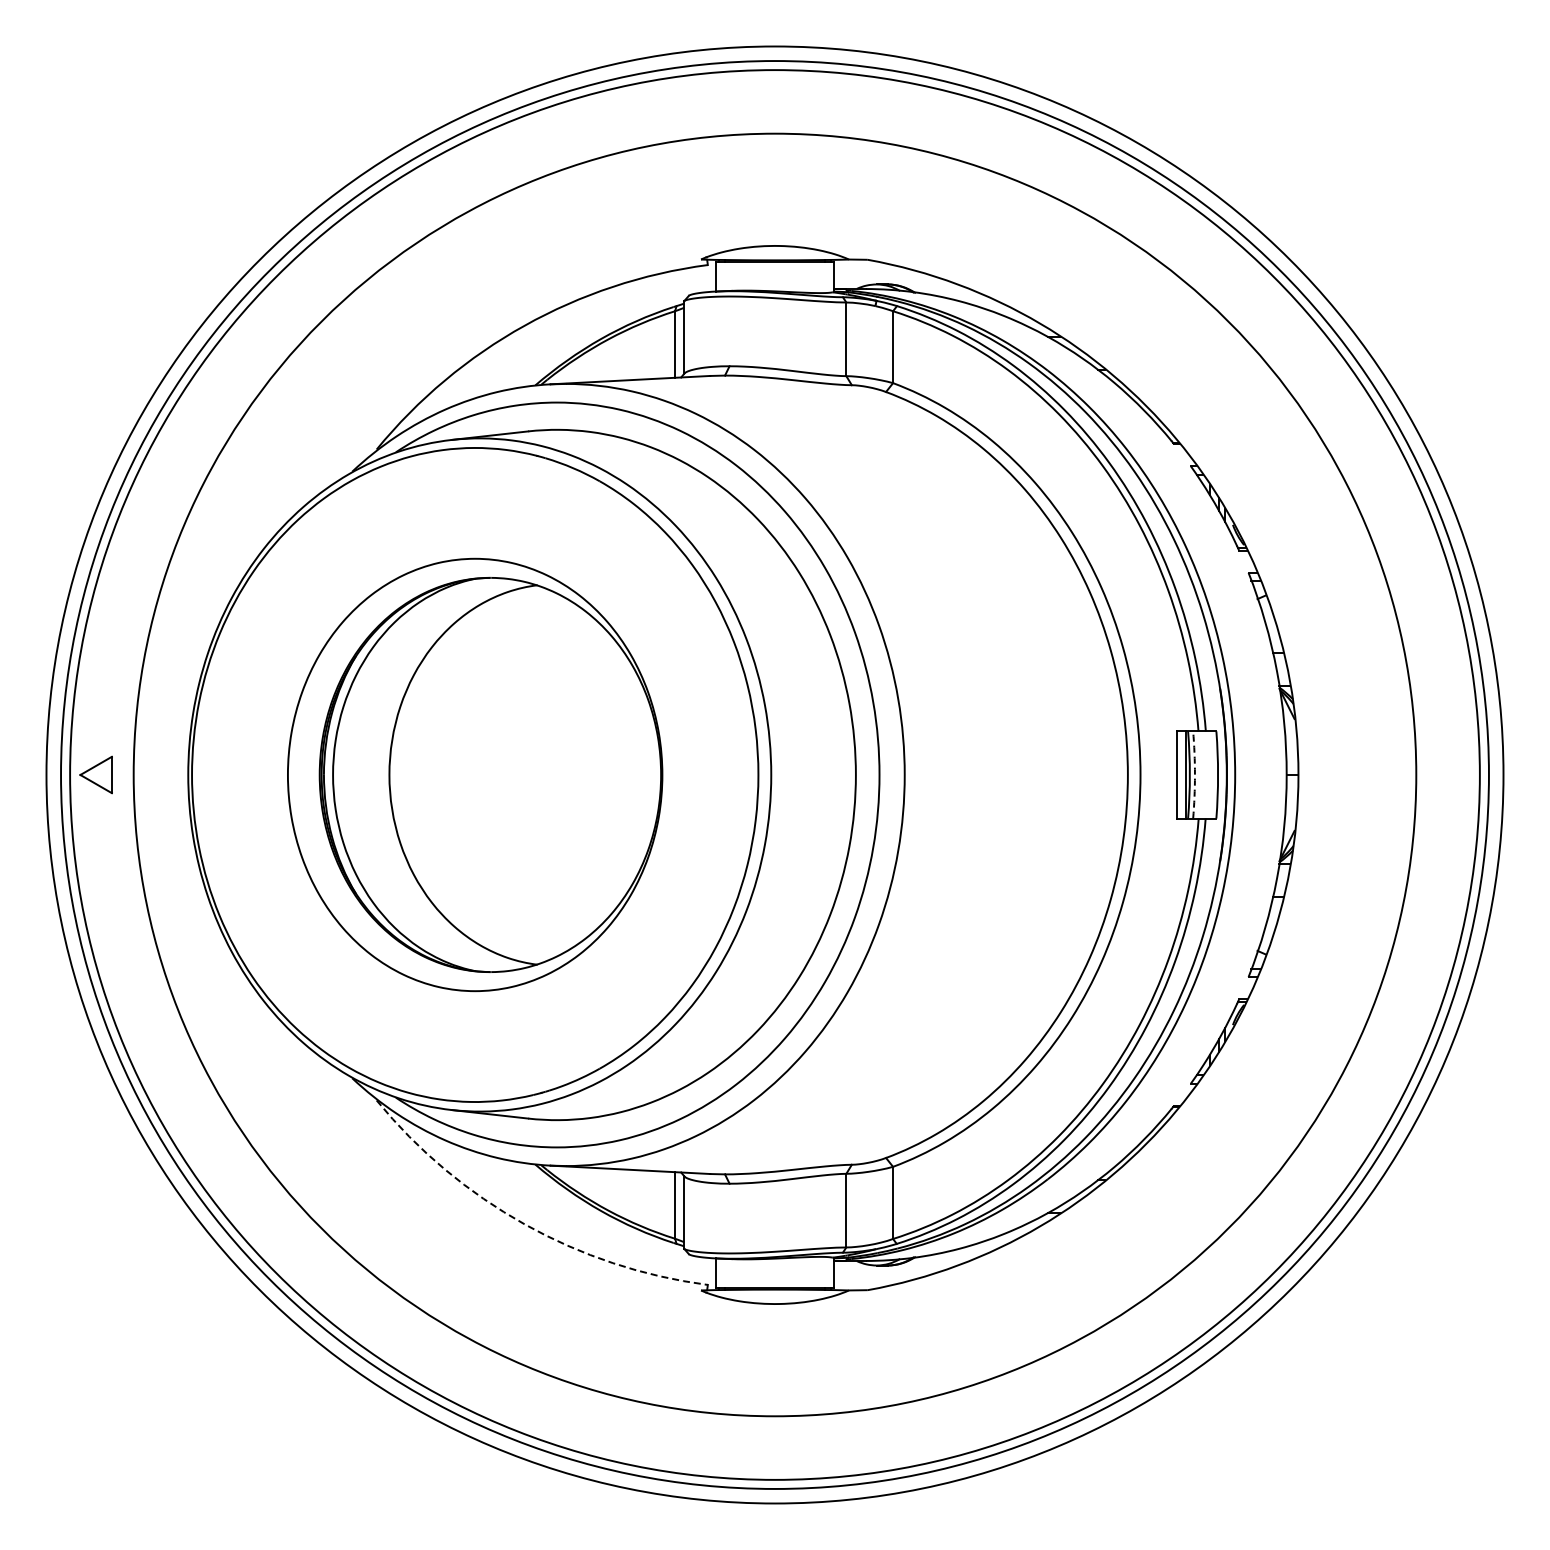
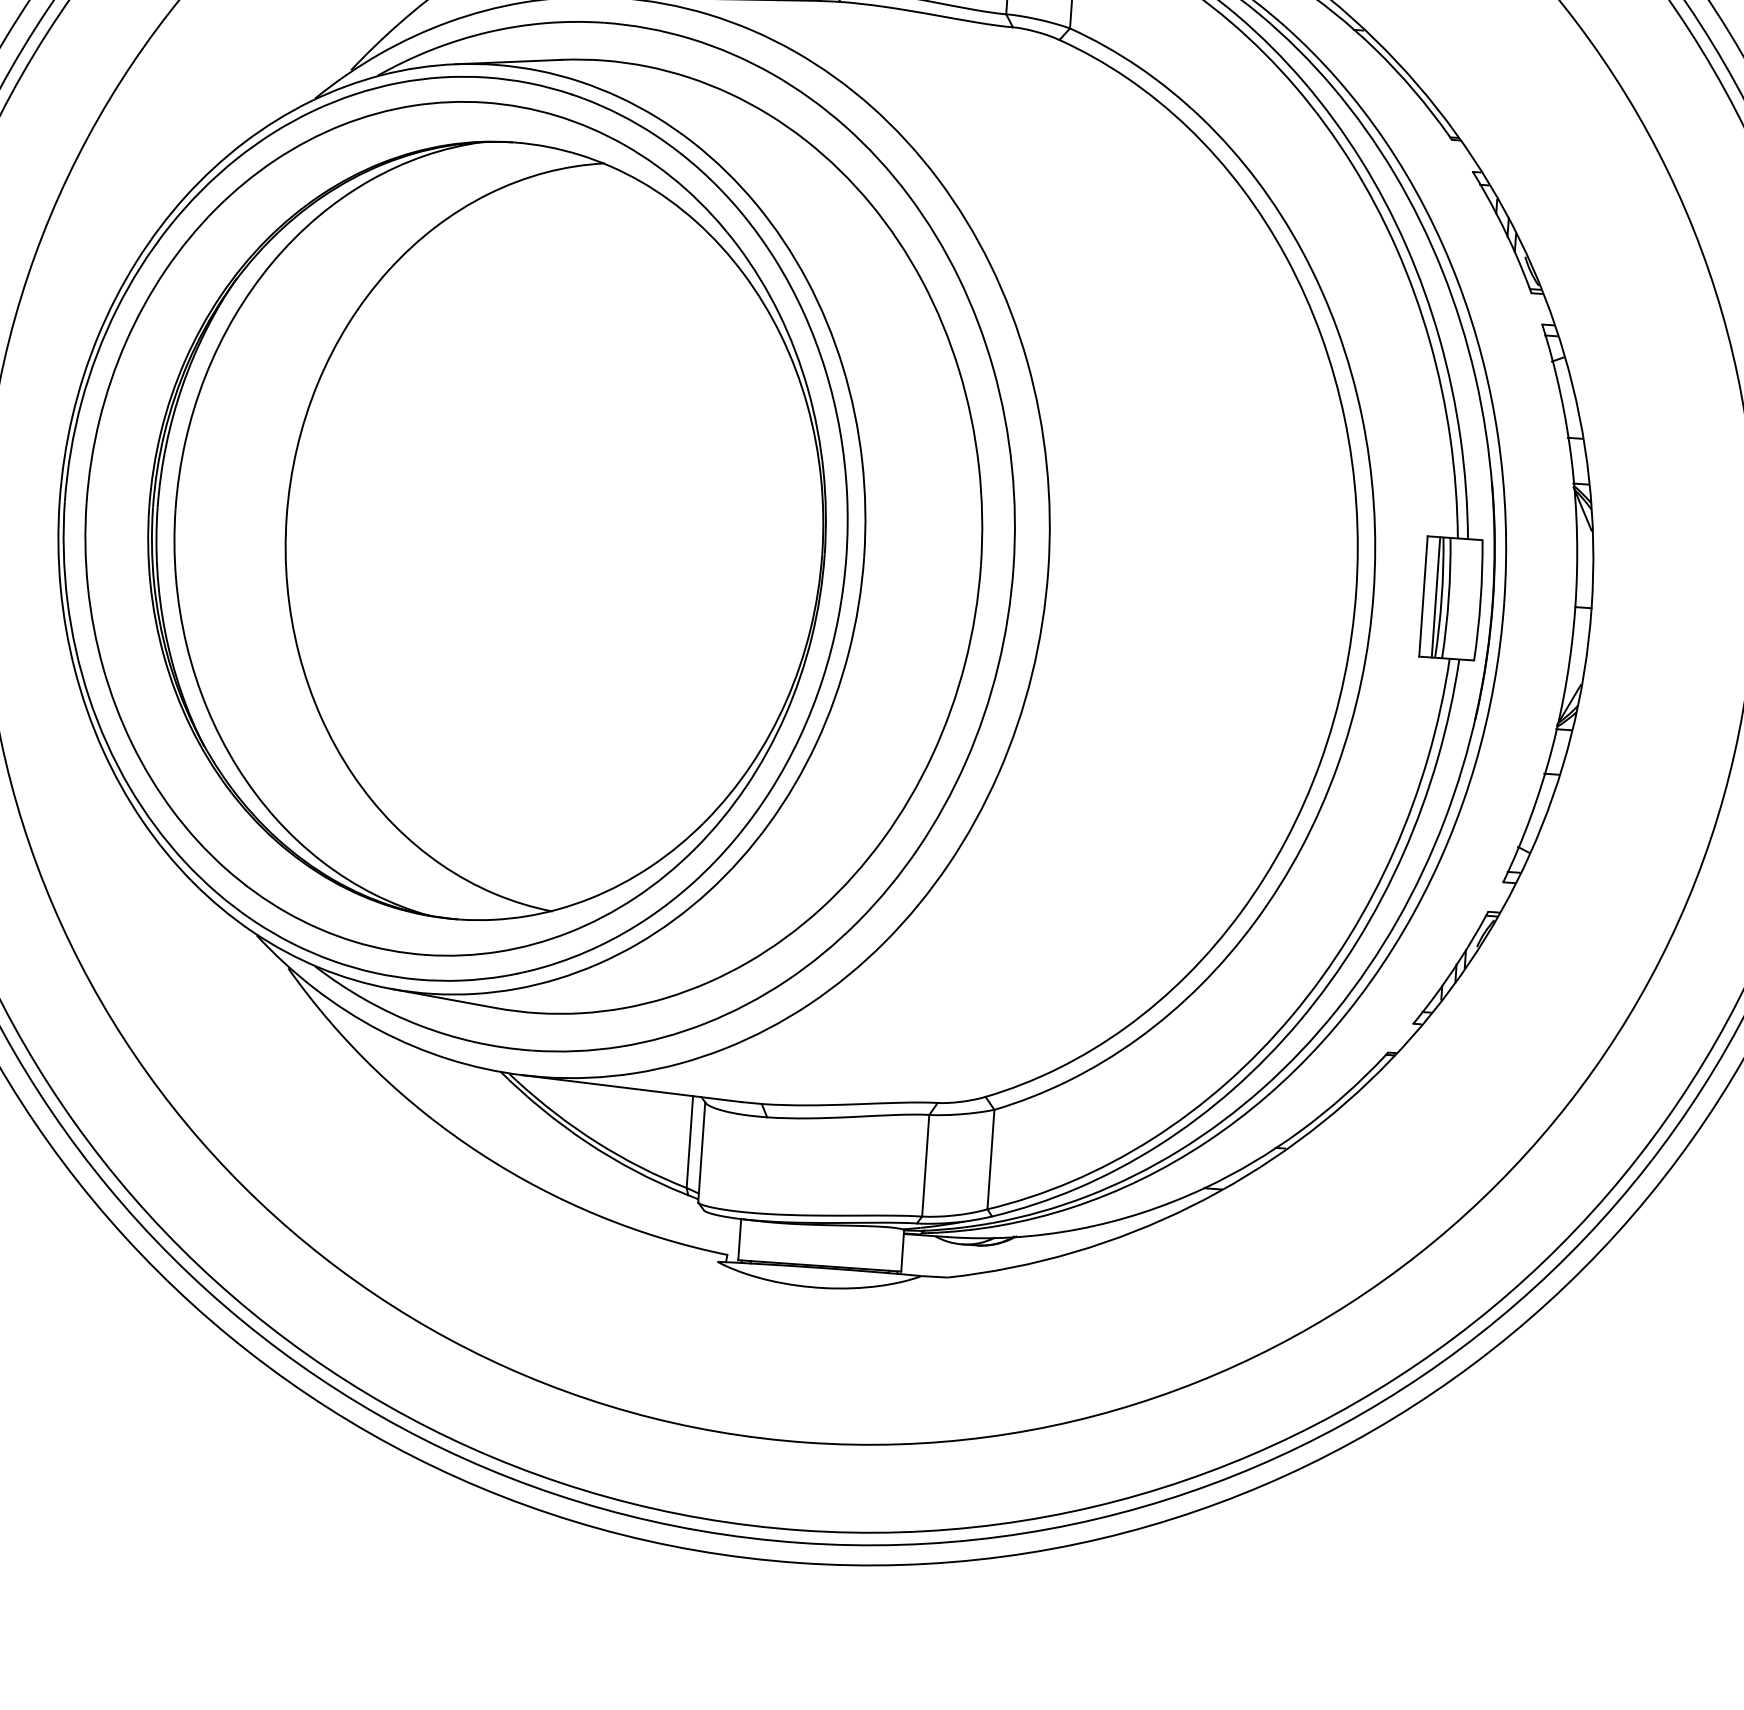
part: (474, 774) -> (454, 528), size x1.43
arc: (1194, 775) -> (1448, 598), dashed -> solid
arc: (524, 1224) -> (480, 1153), dashed -> solid

